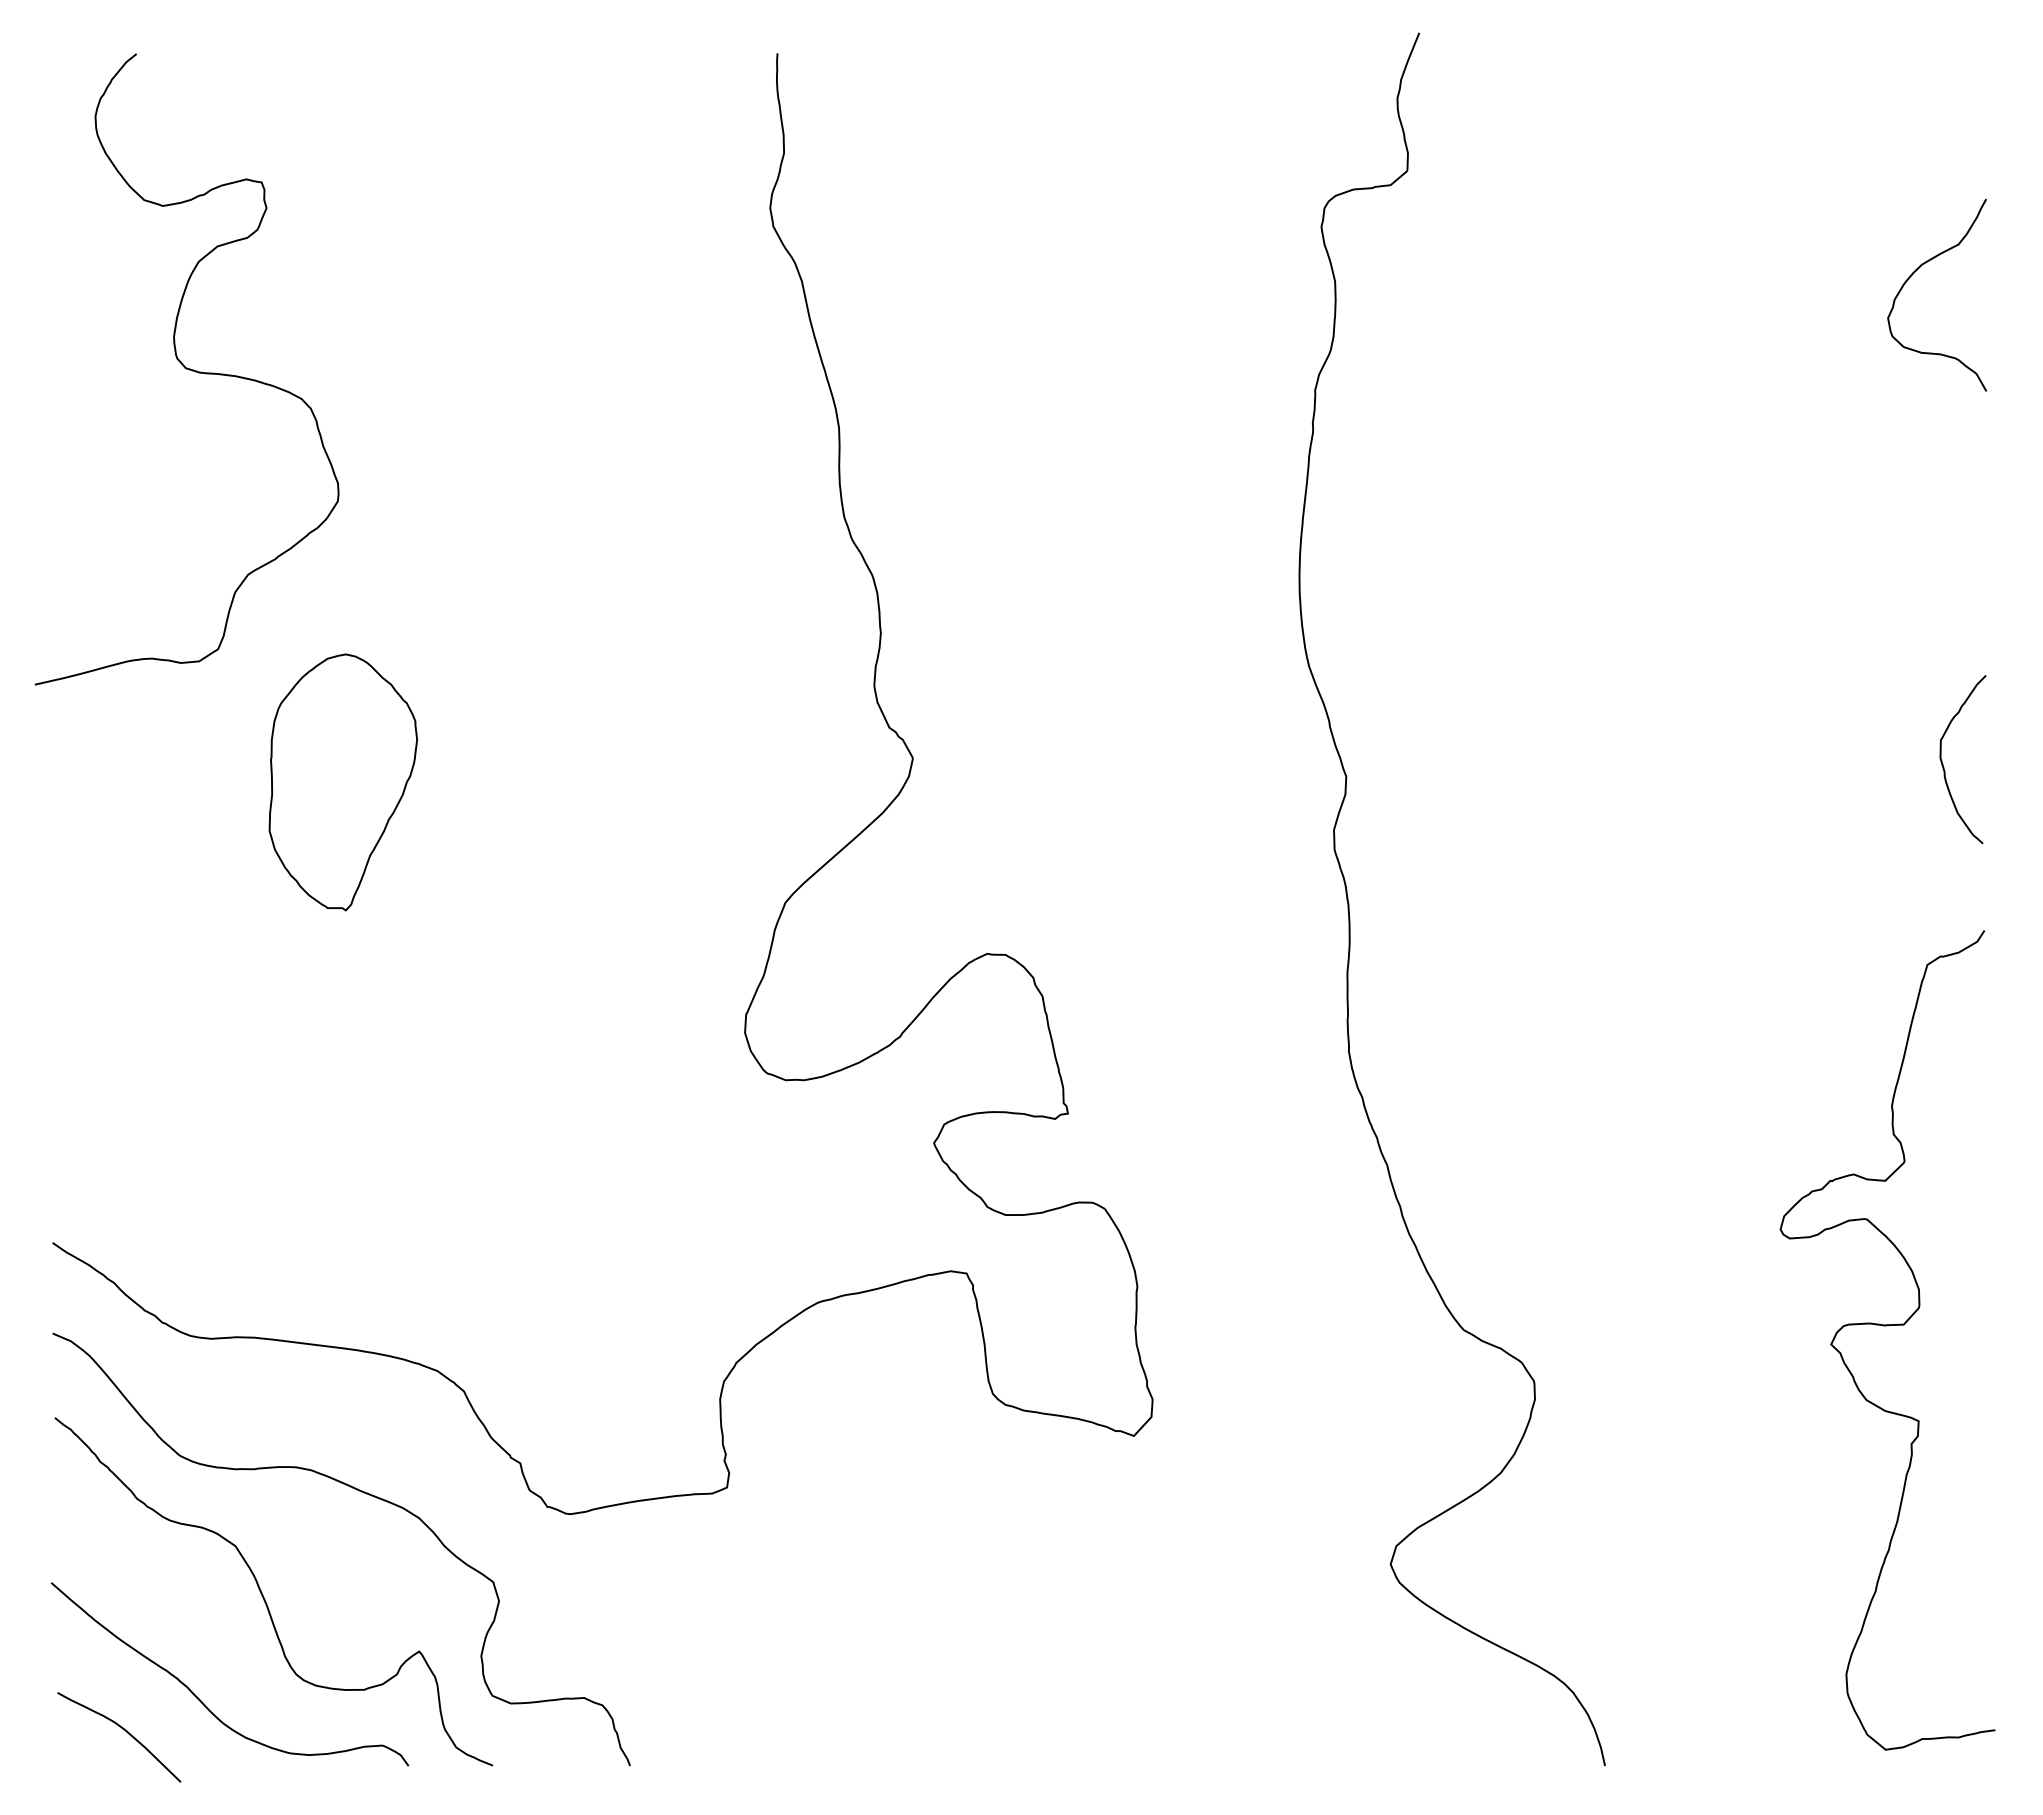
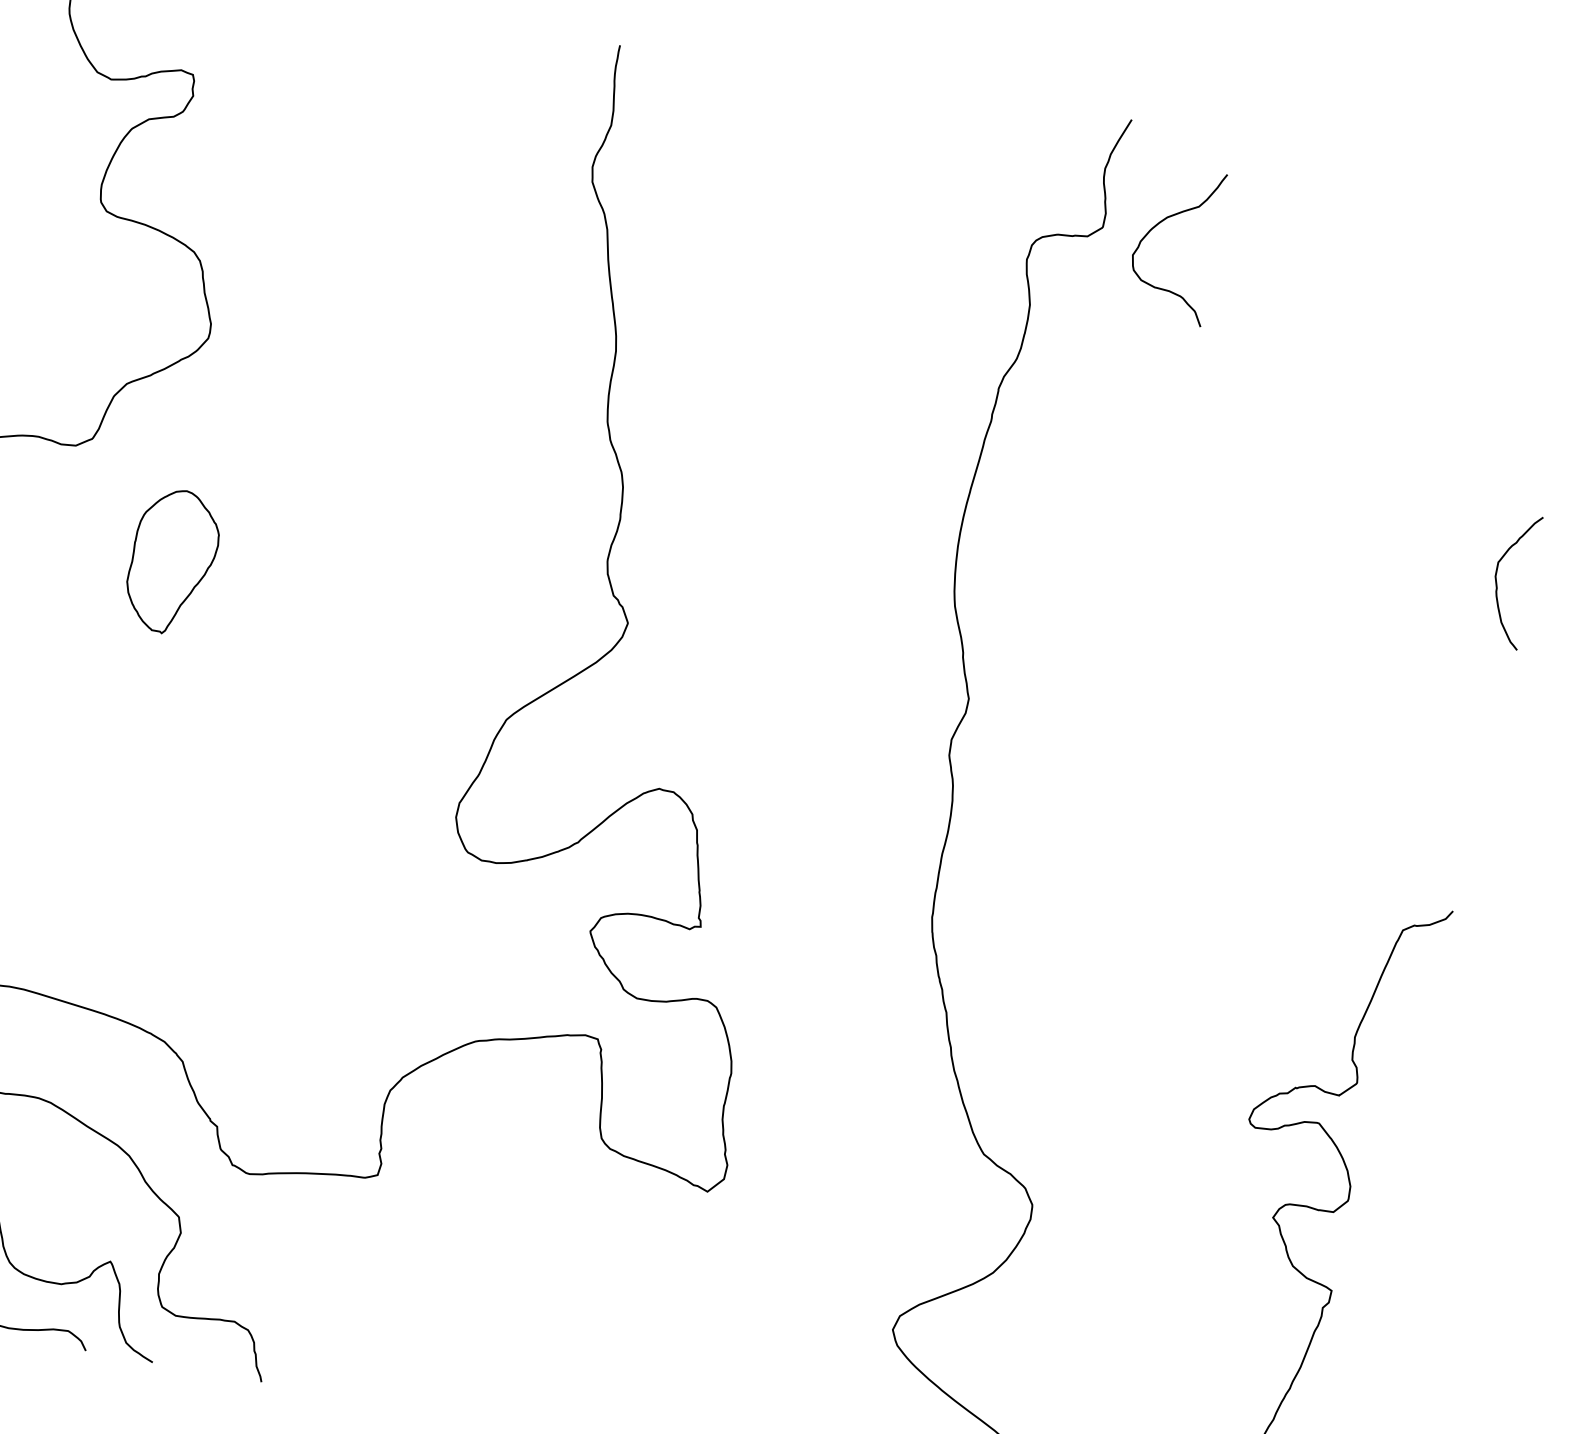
curve: (1915, 272) -> (1161, 222), moved
curve: (1943, 764) -> (1497, 581), moved
part: (342, 782) -> (172, 561), size x0.7

